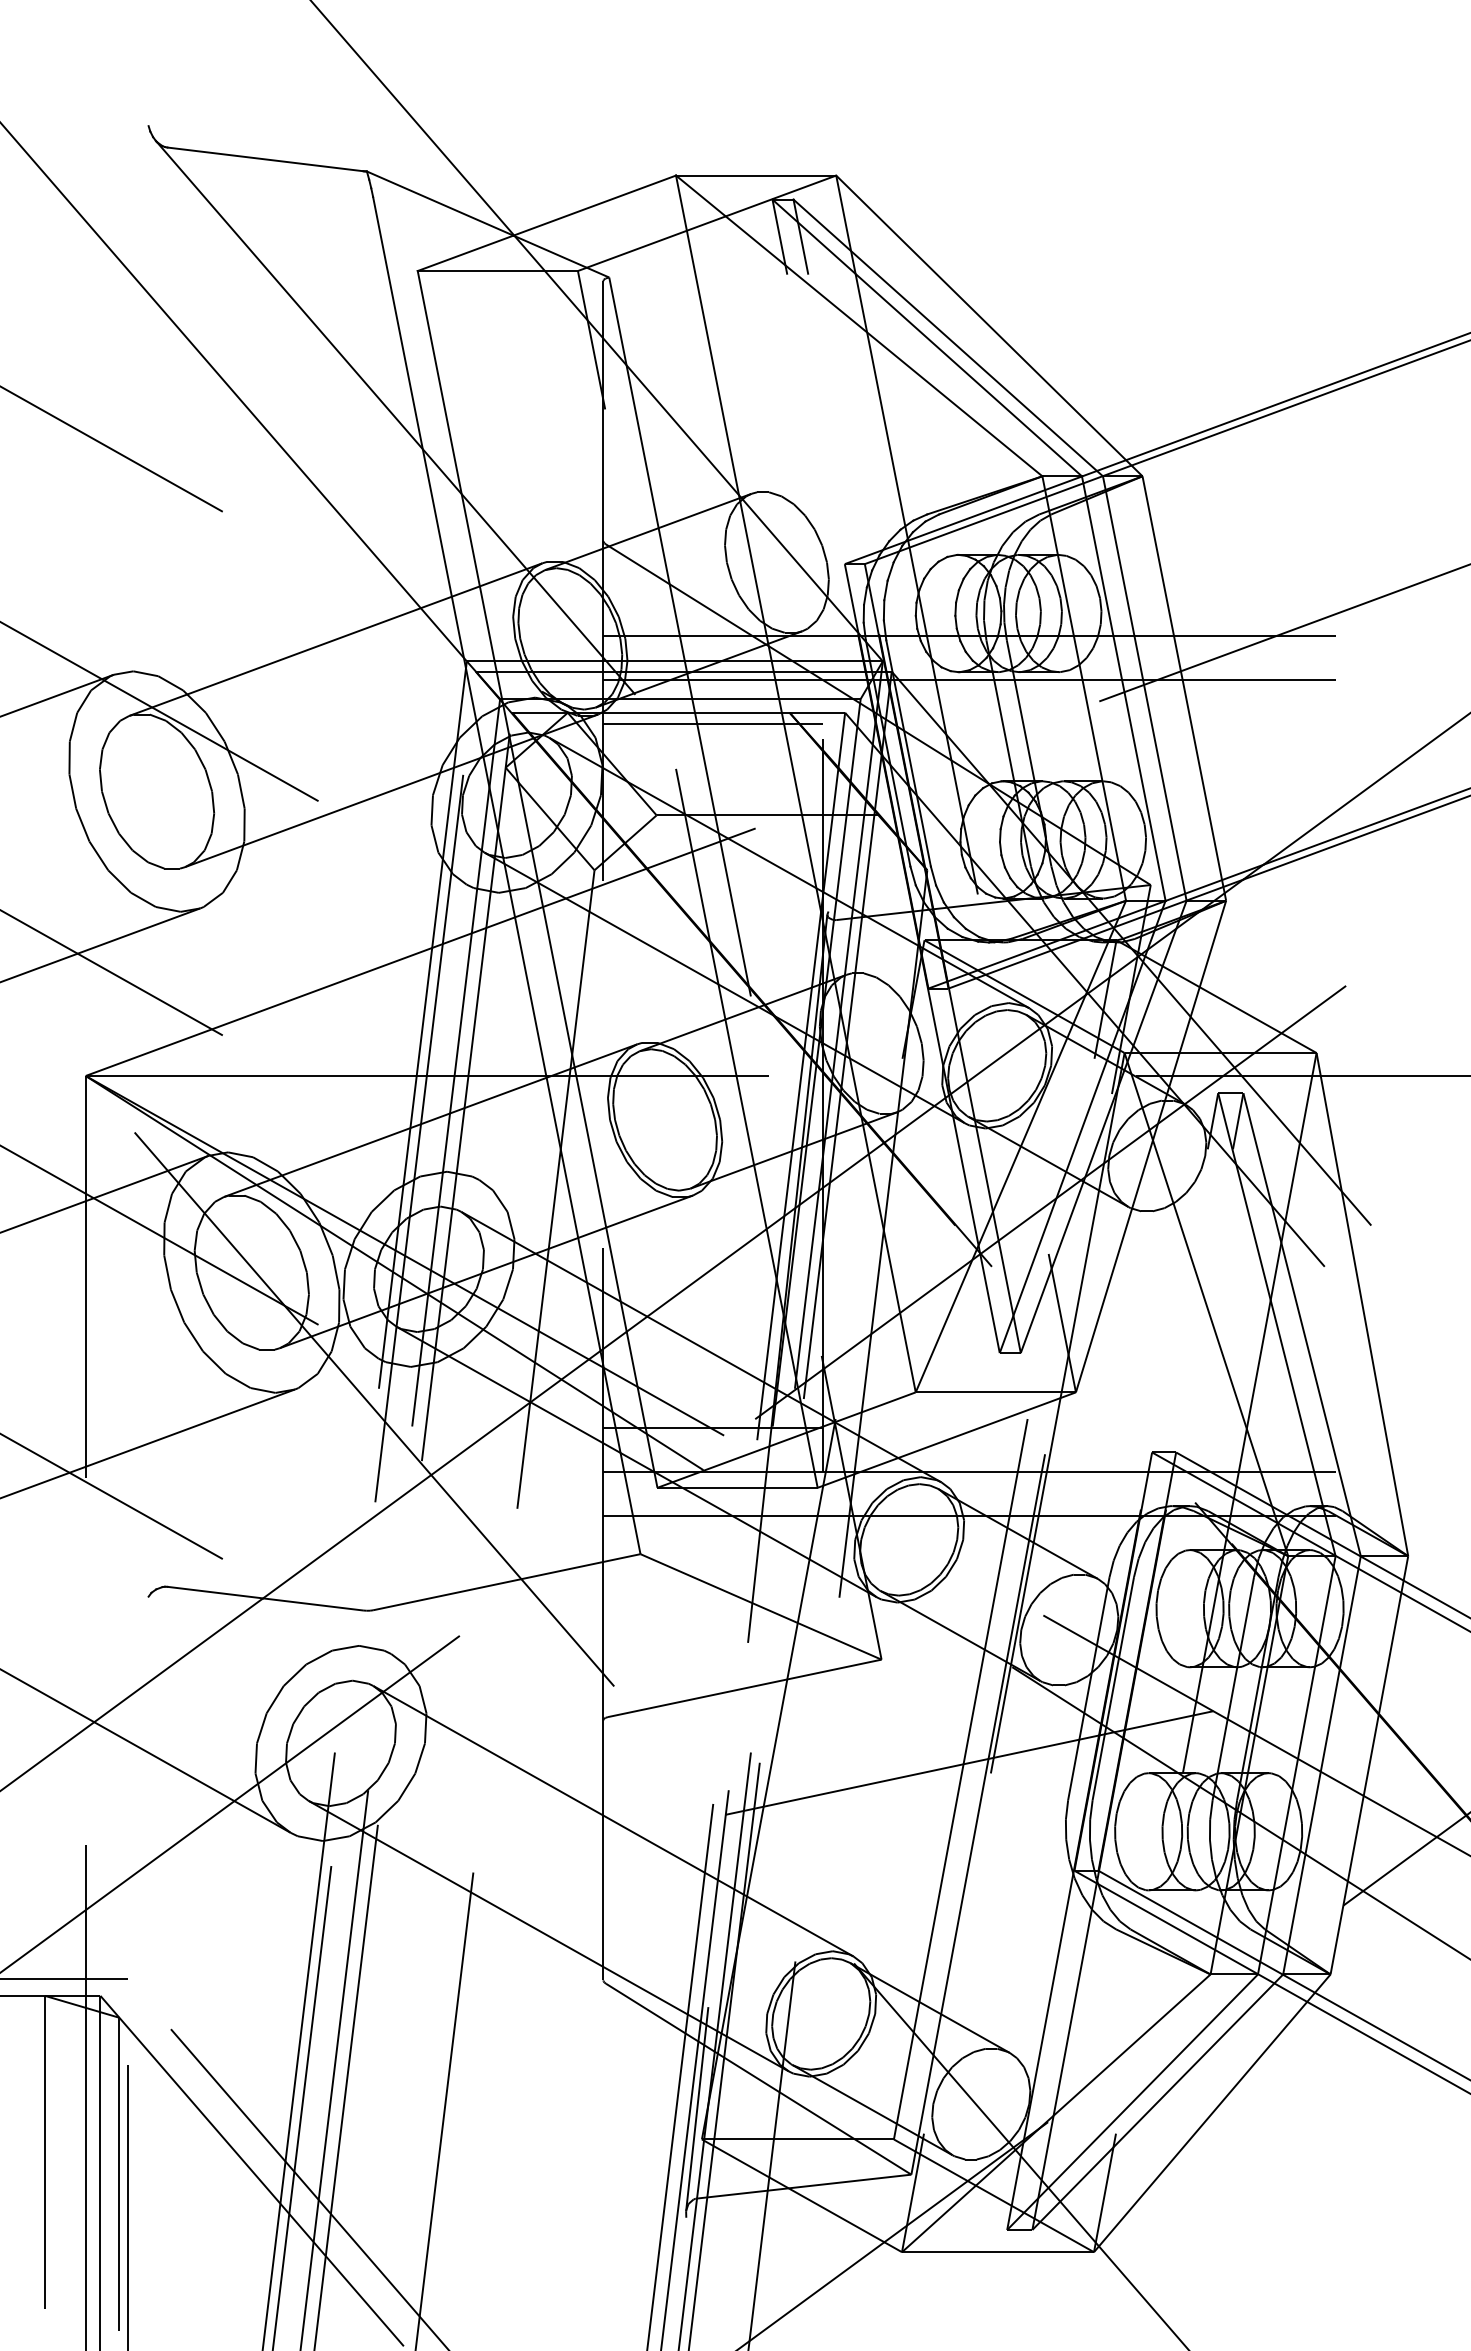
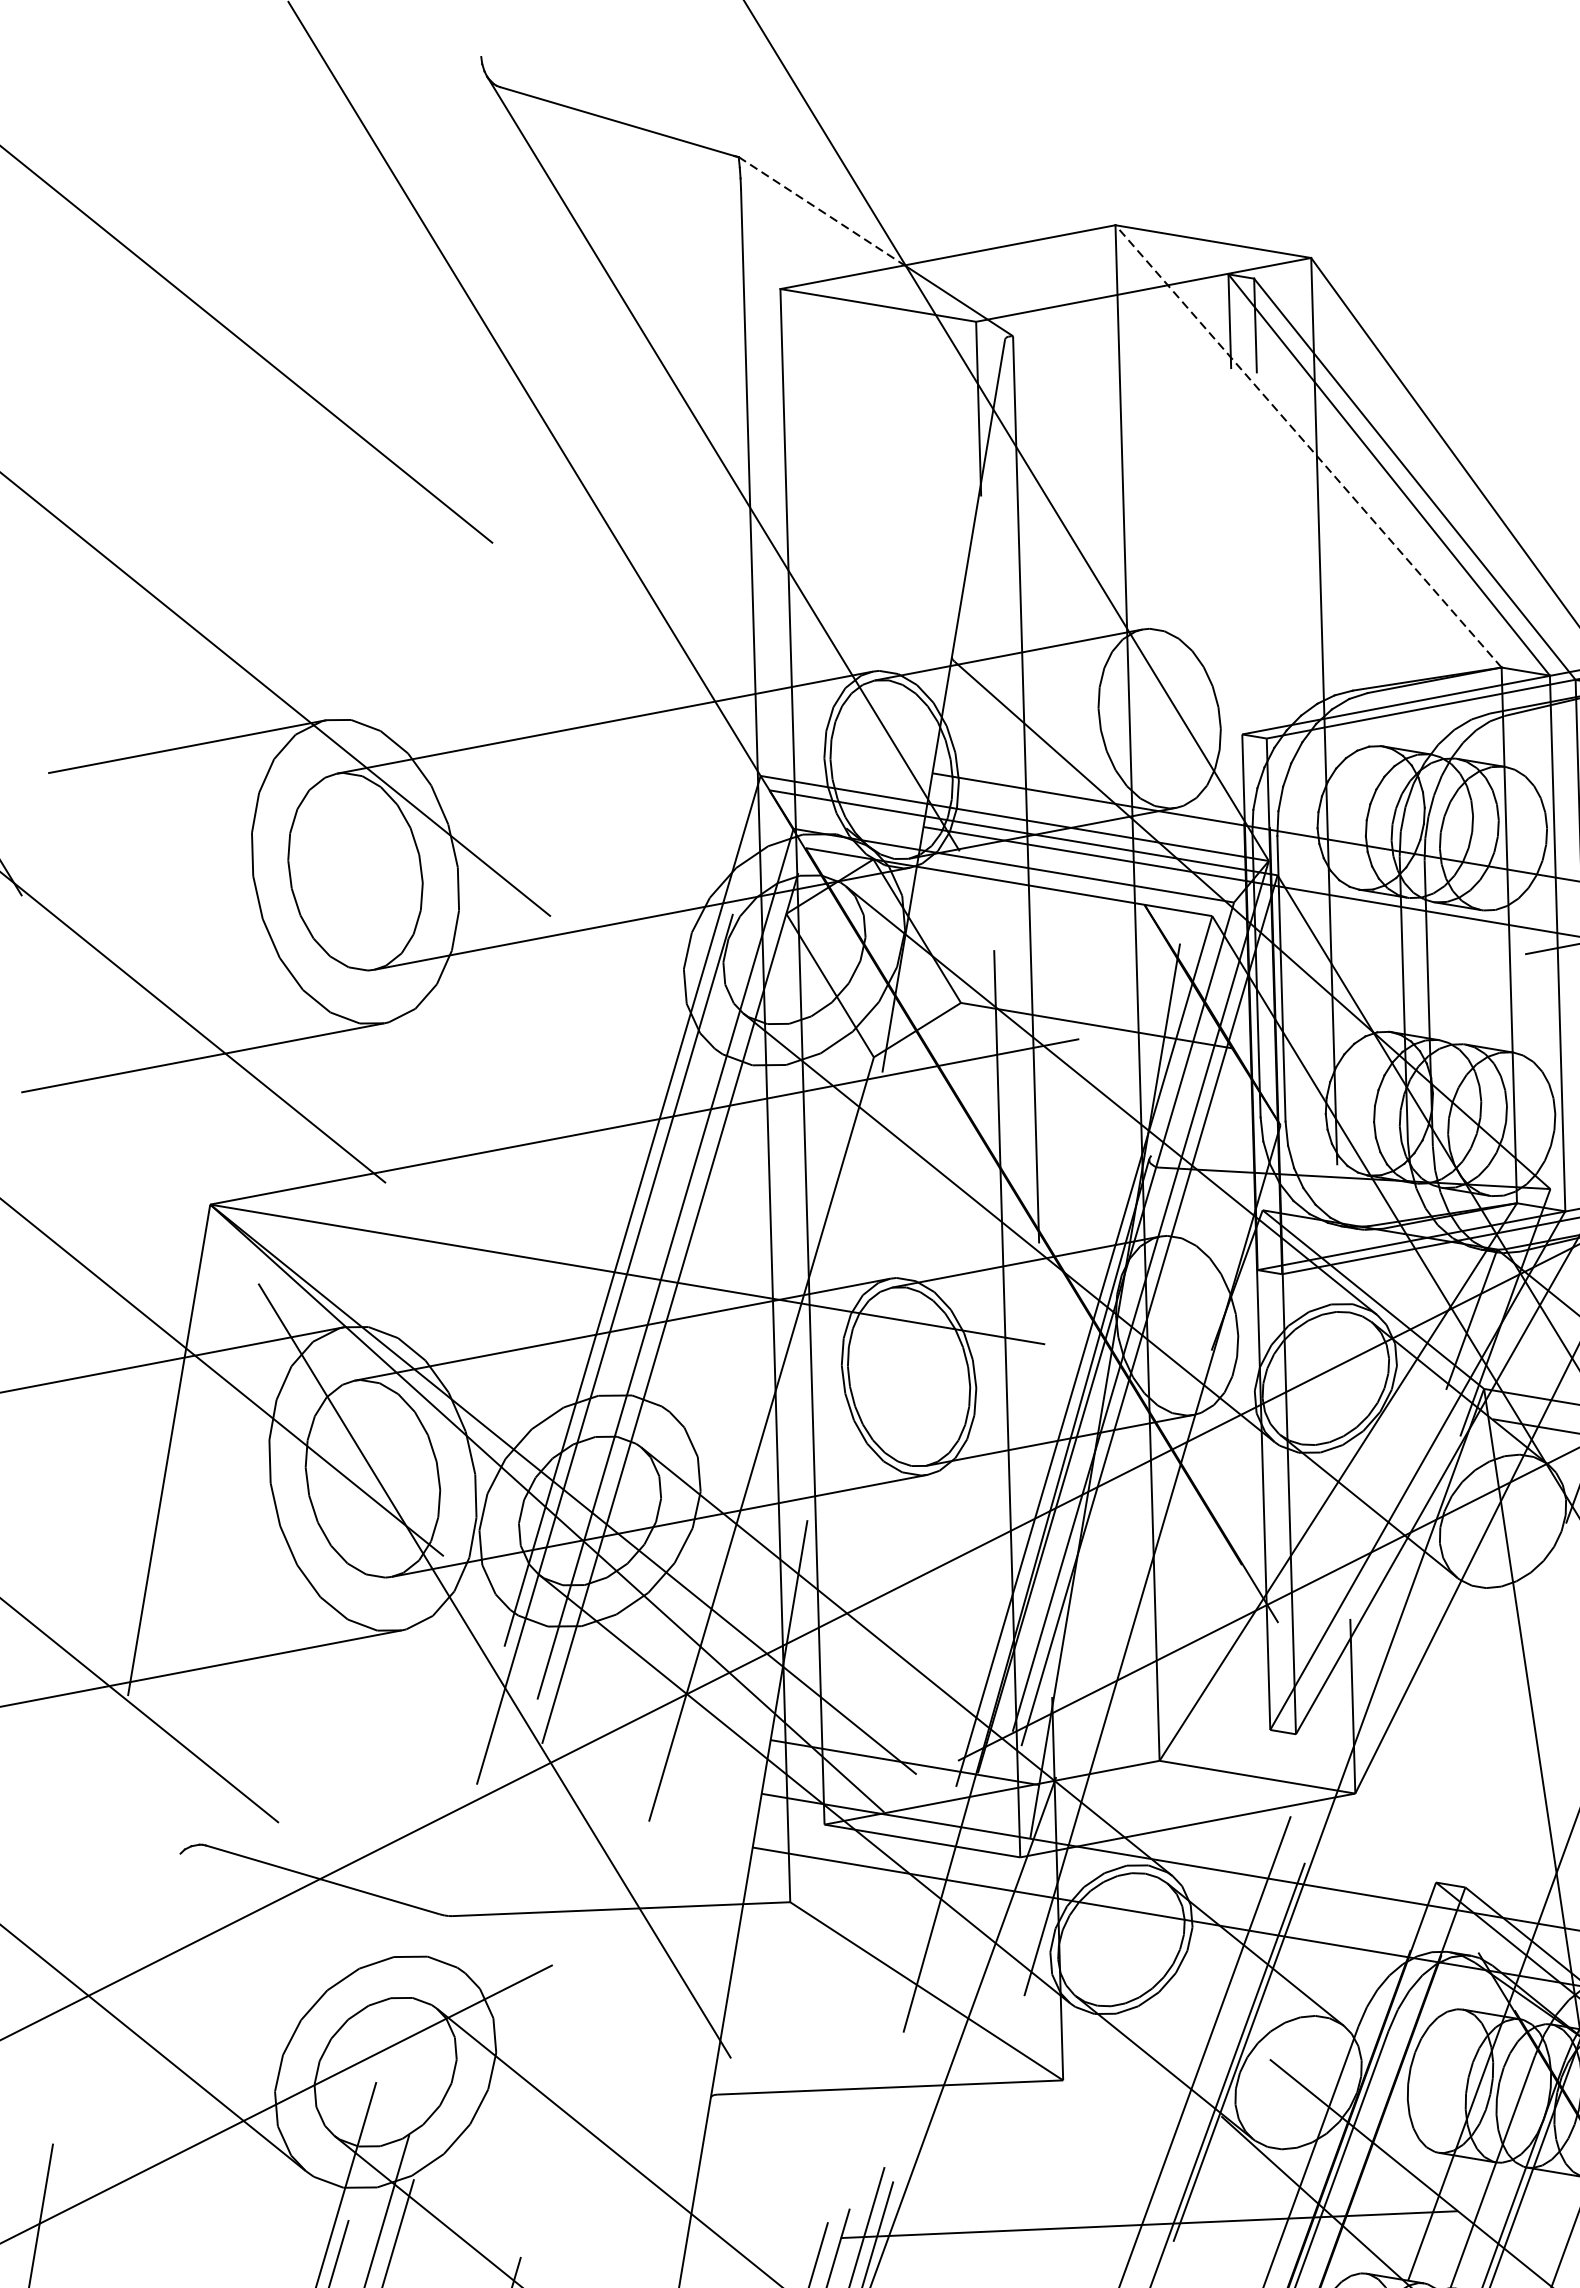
line: (440, 203) -> (822, 211), solid -> dashed
line: (859, 325) -> (1308, 445), solid -> dashed
line: (713, 724) -> (1049, 903), removed

